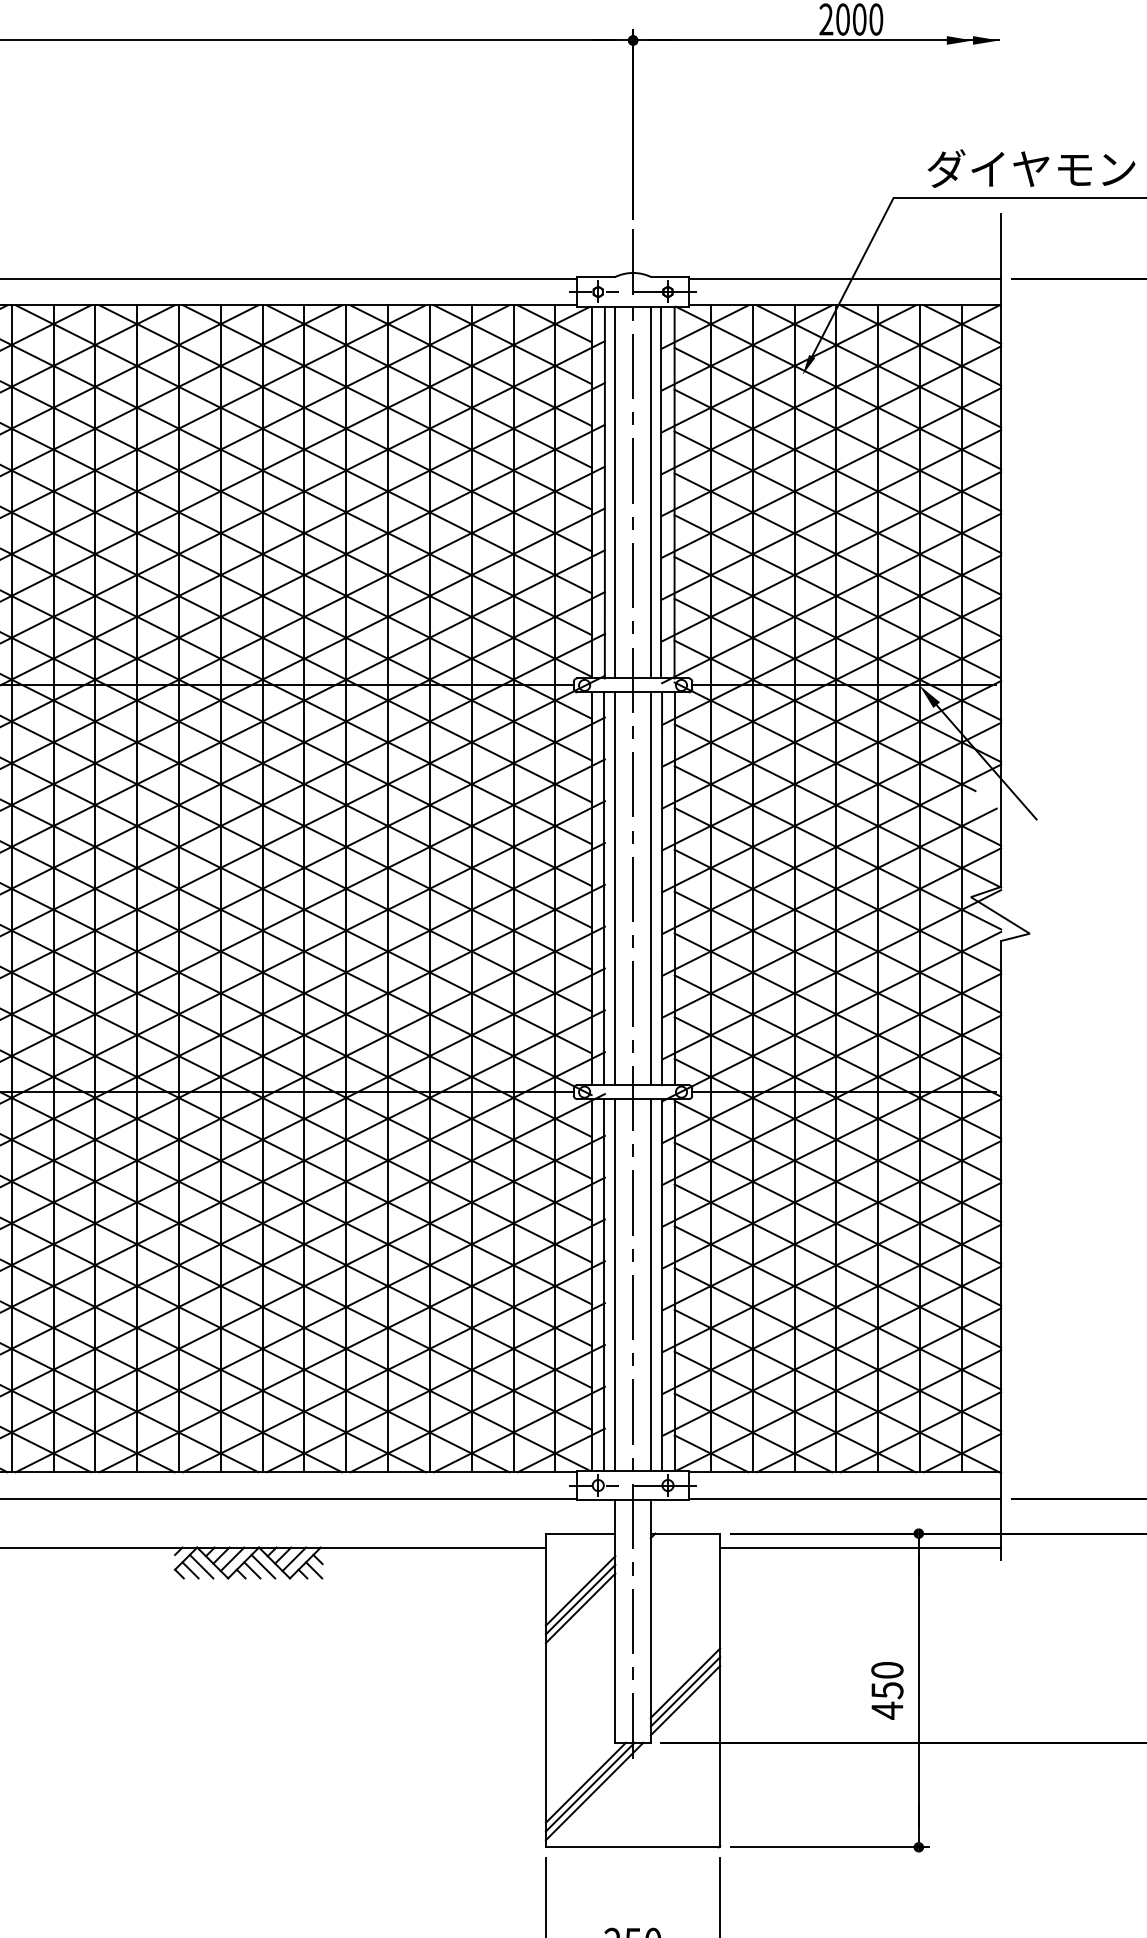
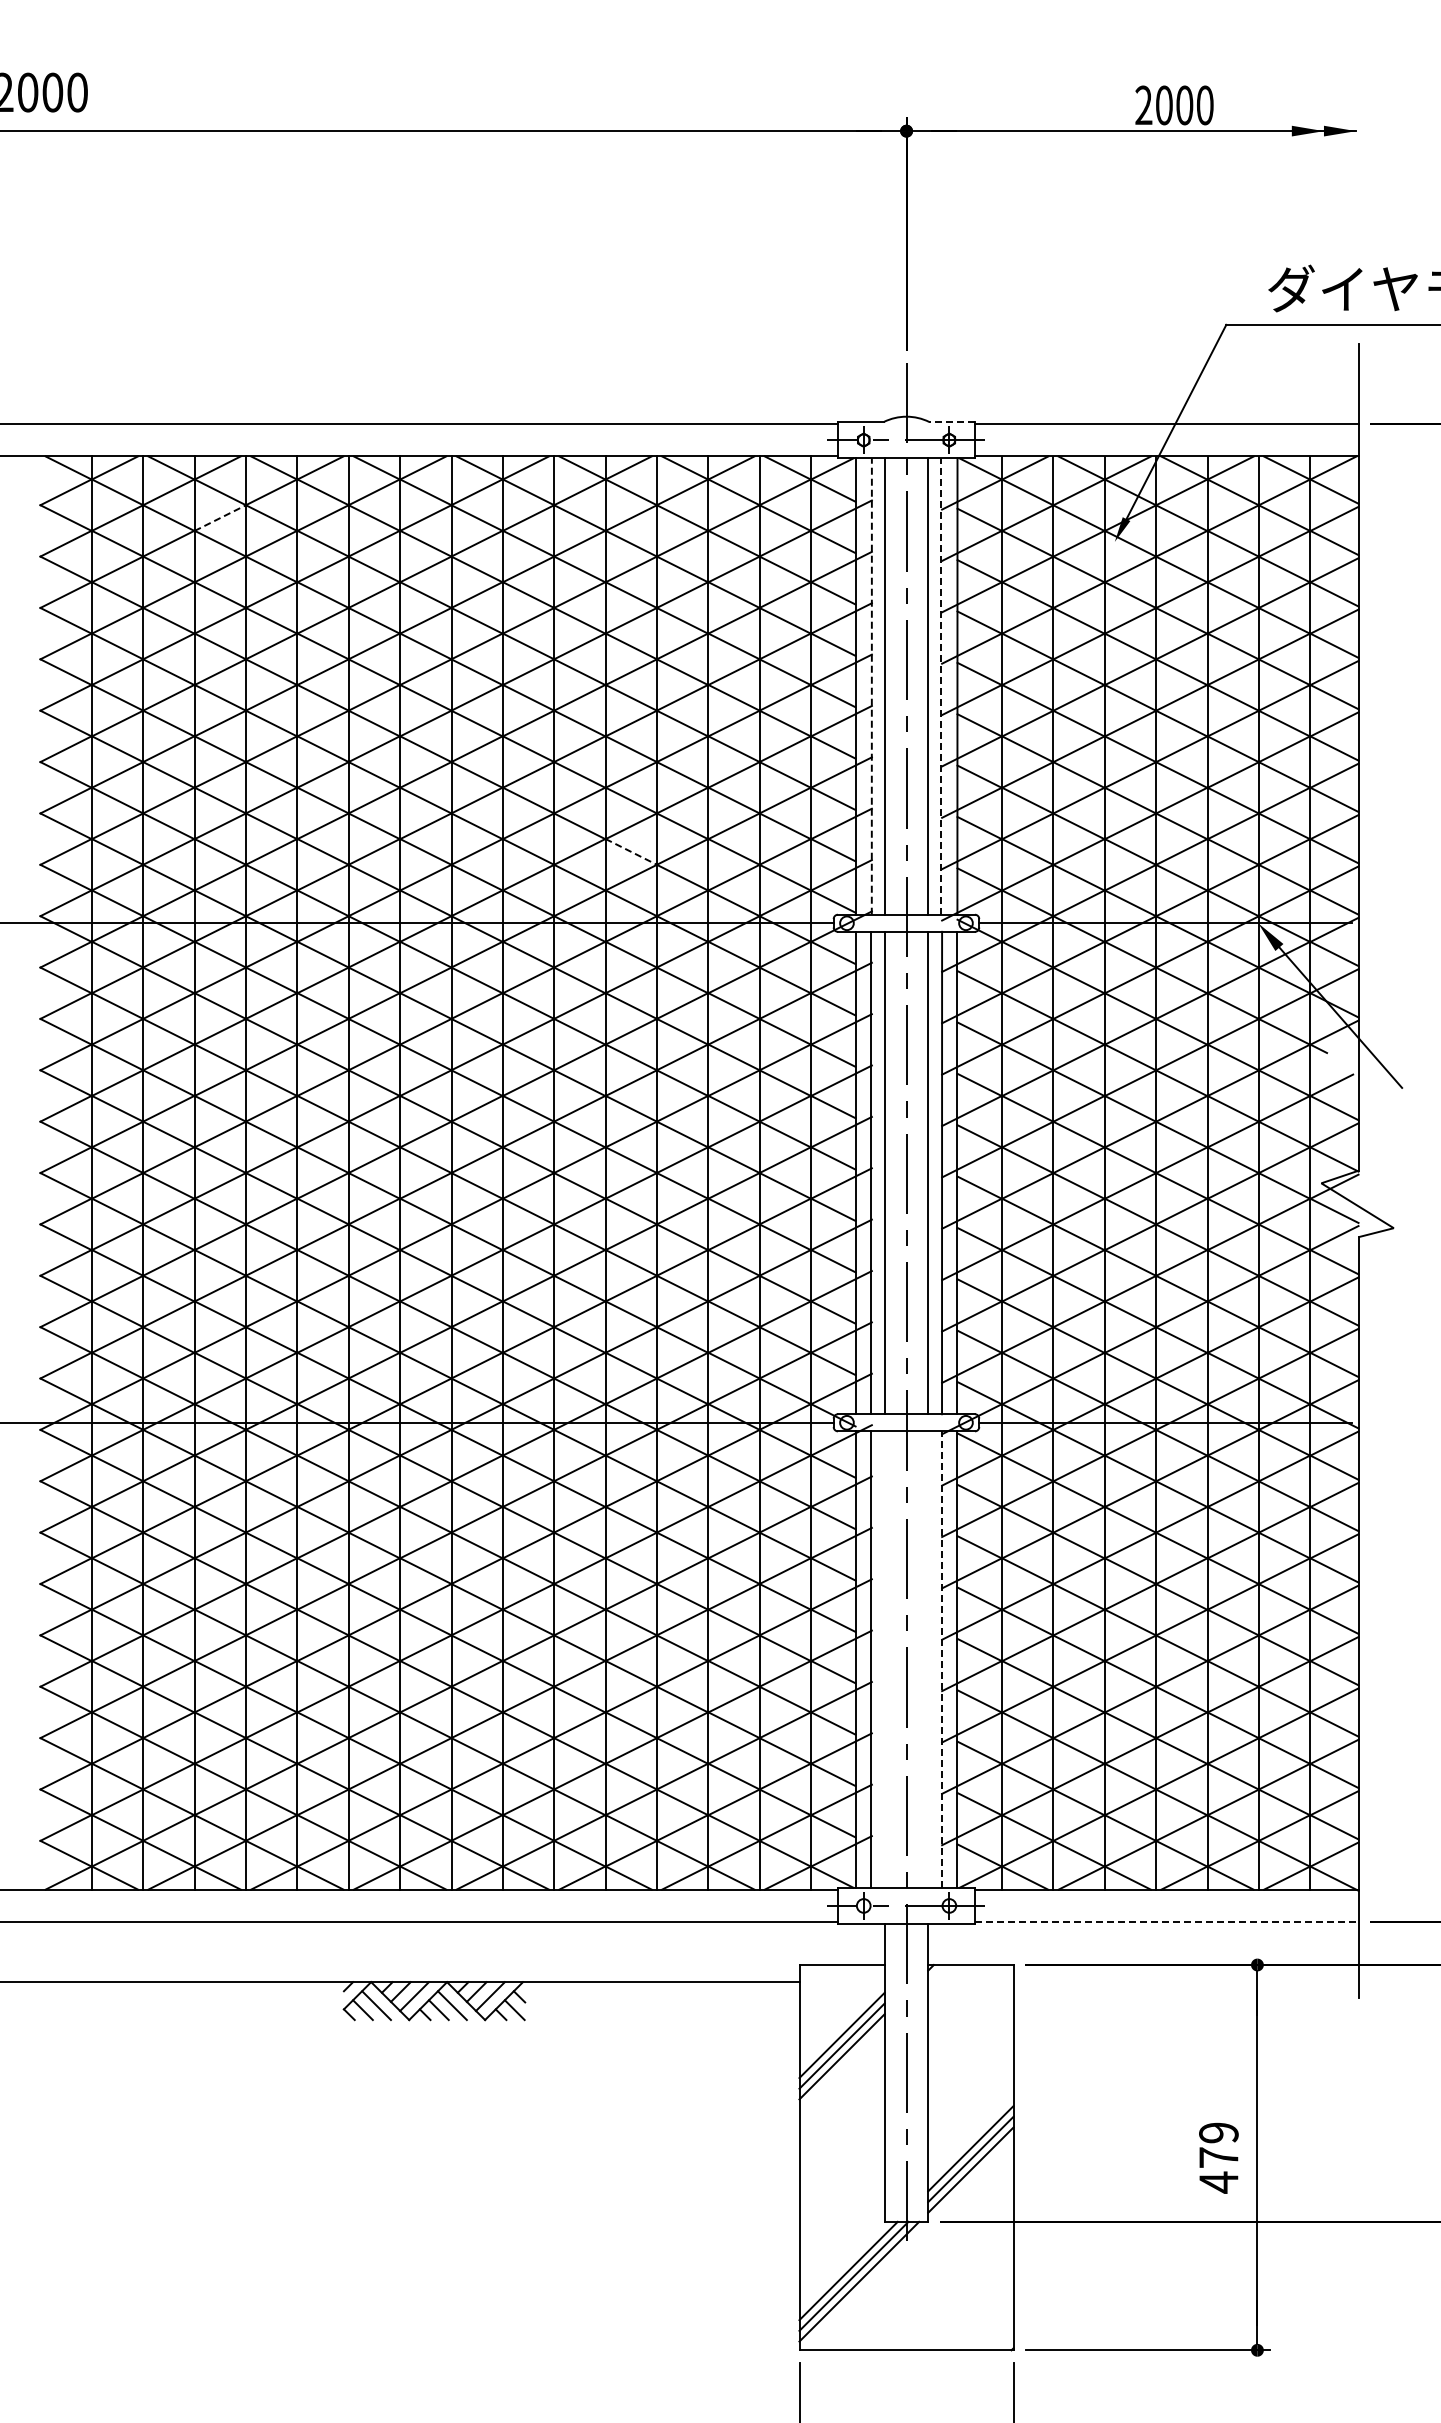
line: (670, 277) -> (952, 422), solid -> dashed
line: (74, 355) -> (220, 518), solid -> dashed
line: (604, 492) -> (871, 686), solid -> dashed
line: (661, 492) -> (941, 686), solid -> dashed
line: (409, 626) -> (631, 851), solid -> dashed
line: (615, 1284) -> (884, 1659), removed
line: (651, 1284) -> (928, 1659), removed
line: (662, 1284) -> (942, 1659), solid -> dashed
line: (844, 1499) -> (1166, 1922), solid -> dashed
line: (860, 1547) -> (1185, 1982), removed
text: (887, 1680) -> (1218, 2145), 450 -> 479

